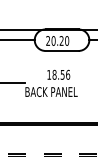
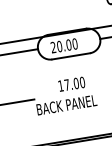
text: (61, 40) -> (68, 44), 20.20 -> 20.00
text: (61, 74) -> (74, 83), 18.56 -> 17.00

